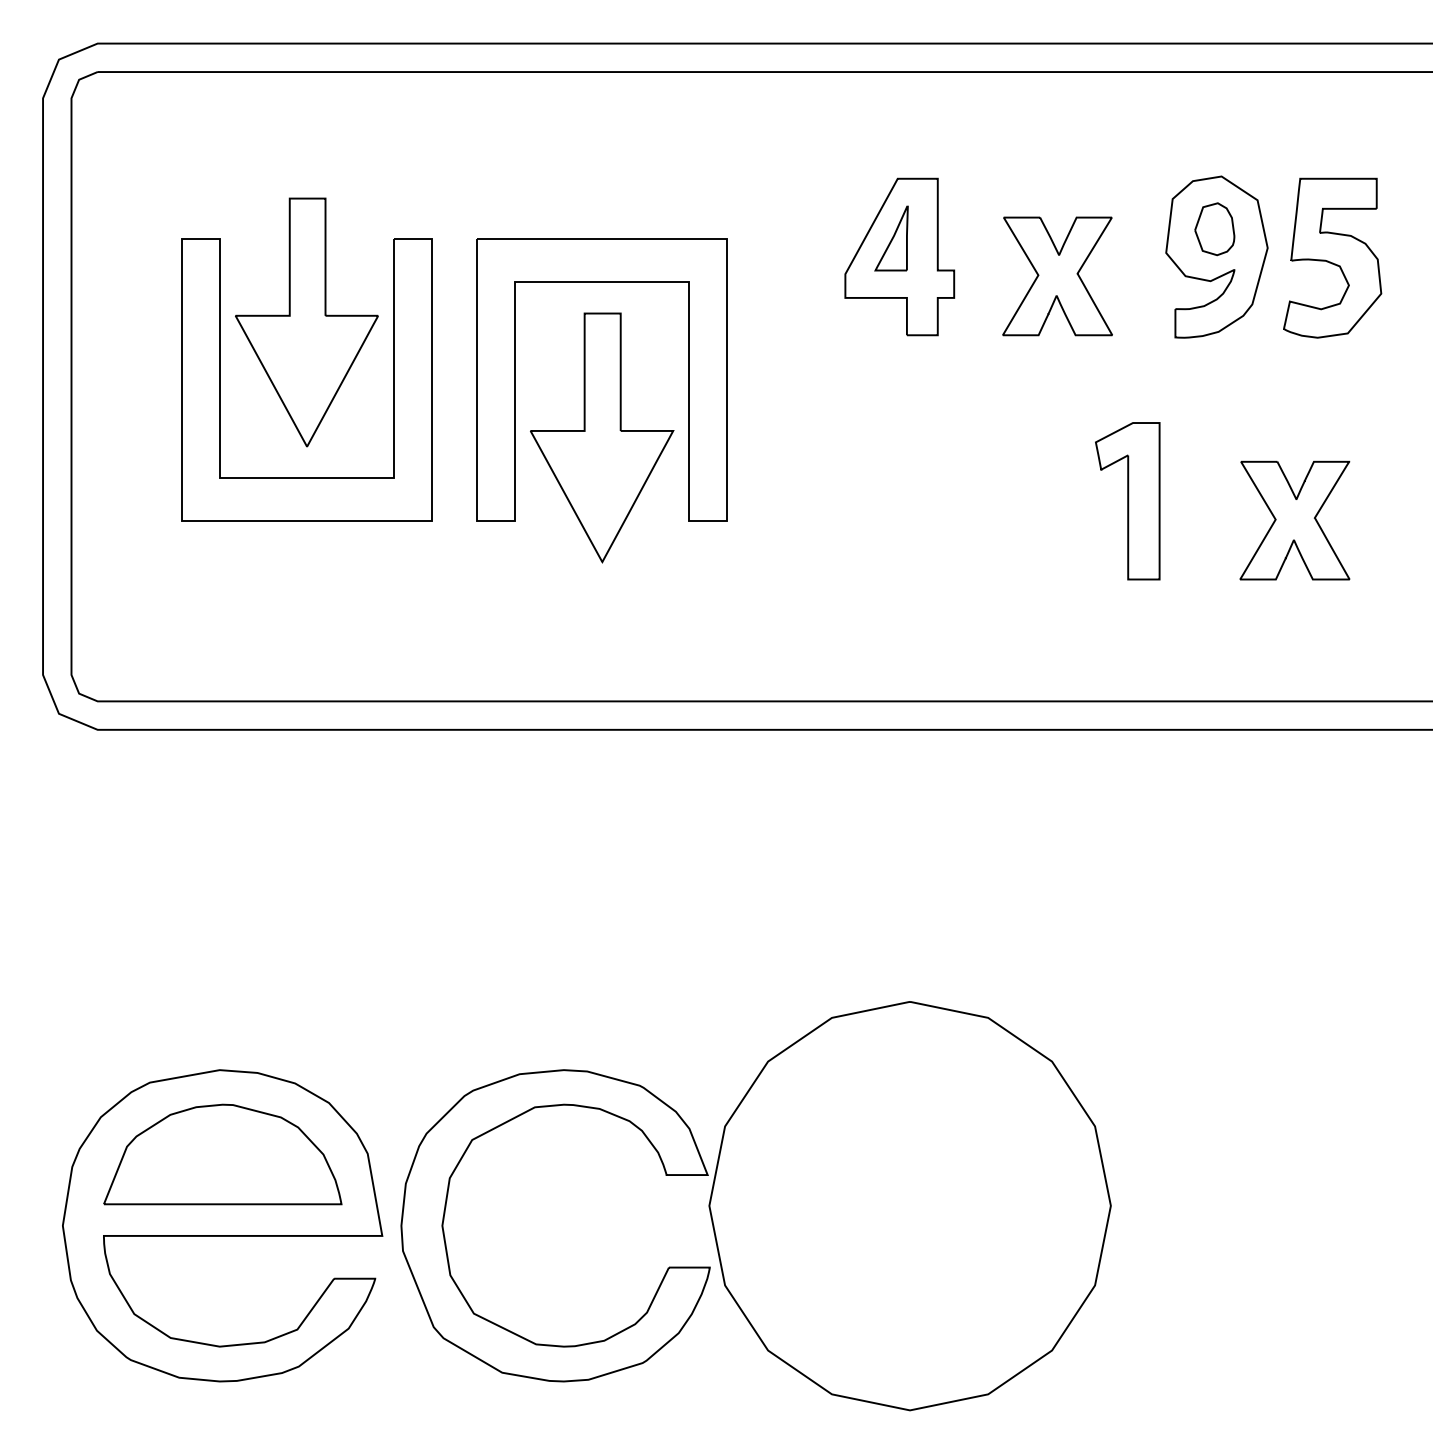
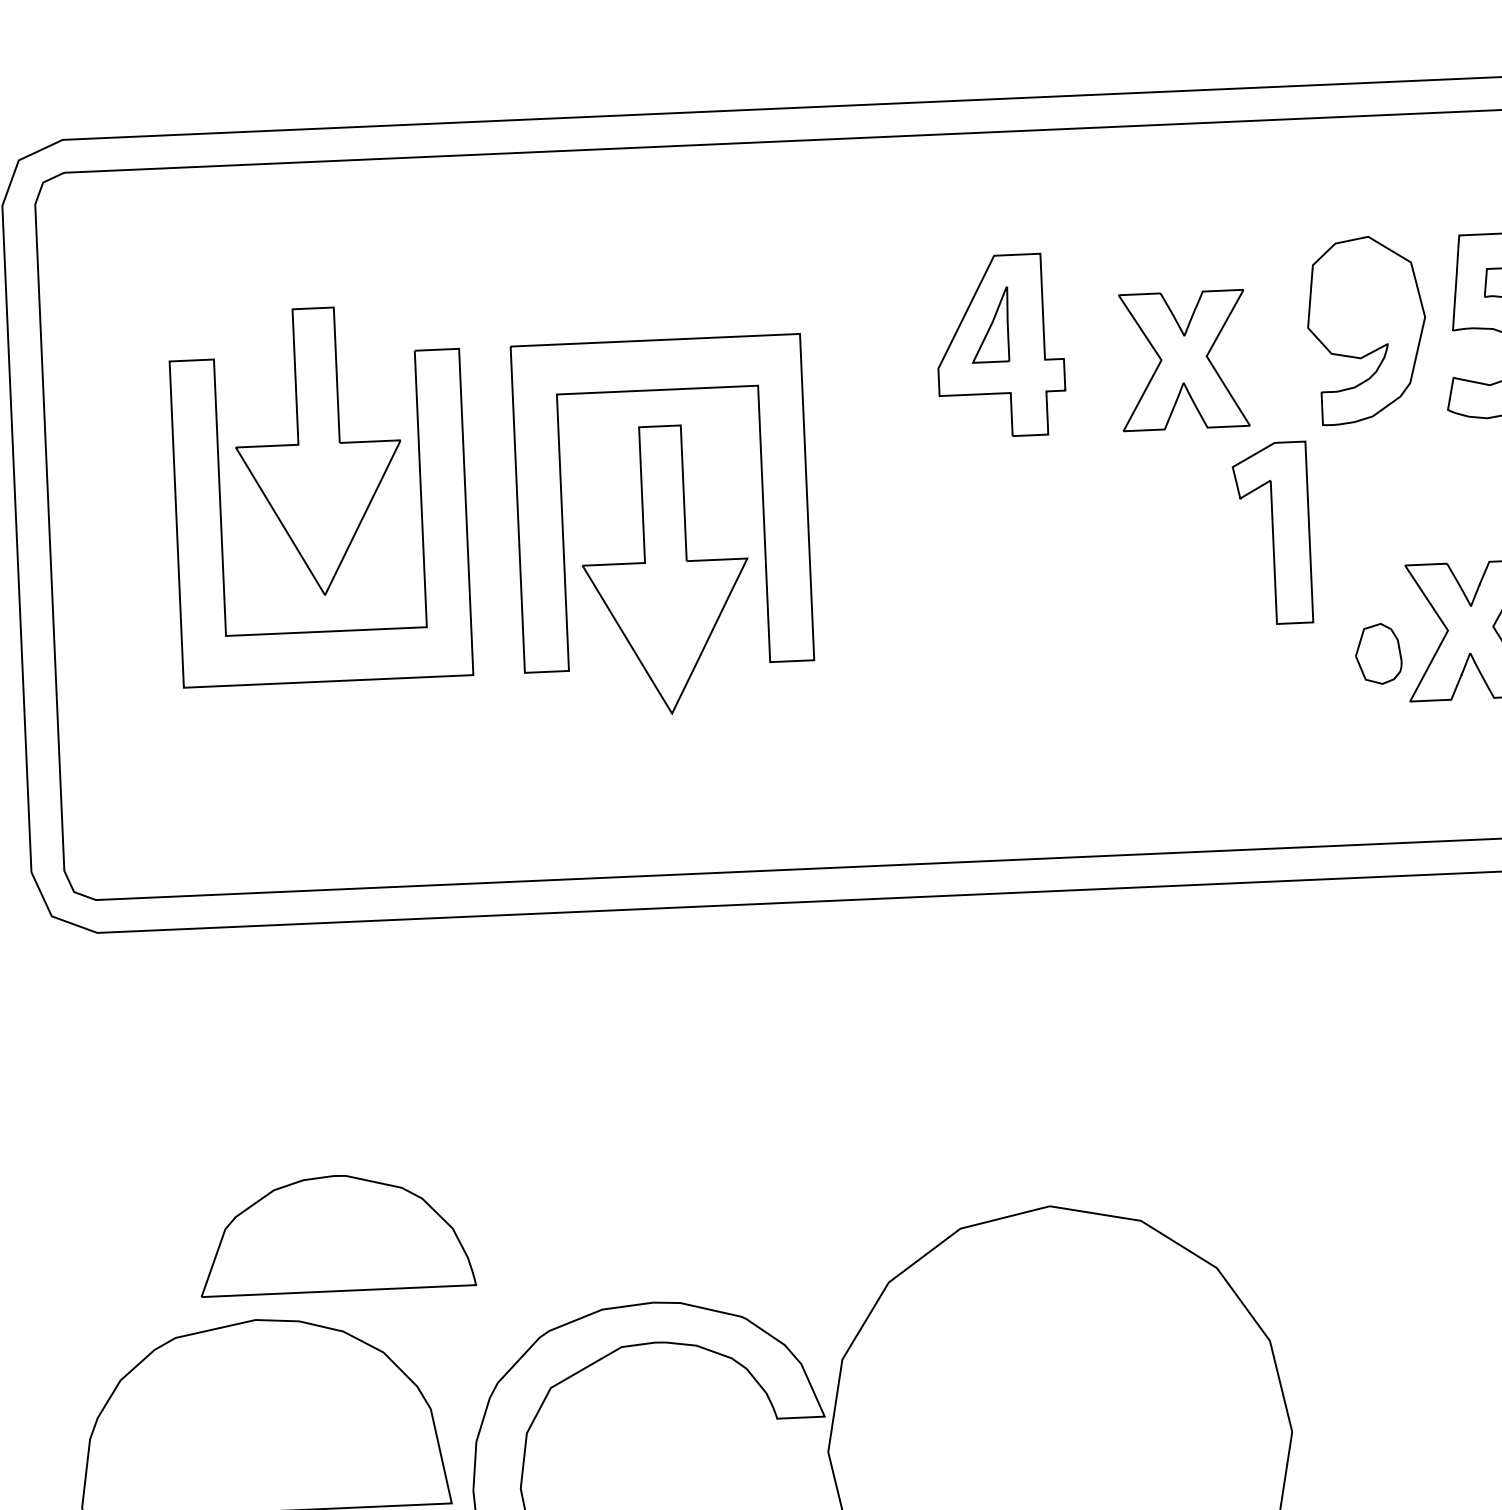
part: (1214, 229) -> (1378, 654), moved
part: (1127, 501) -> (1272, 533), moved
part: (222, 1154) -> (336, 1233), moved

